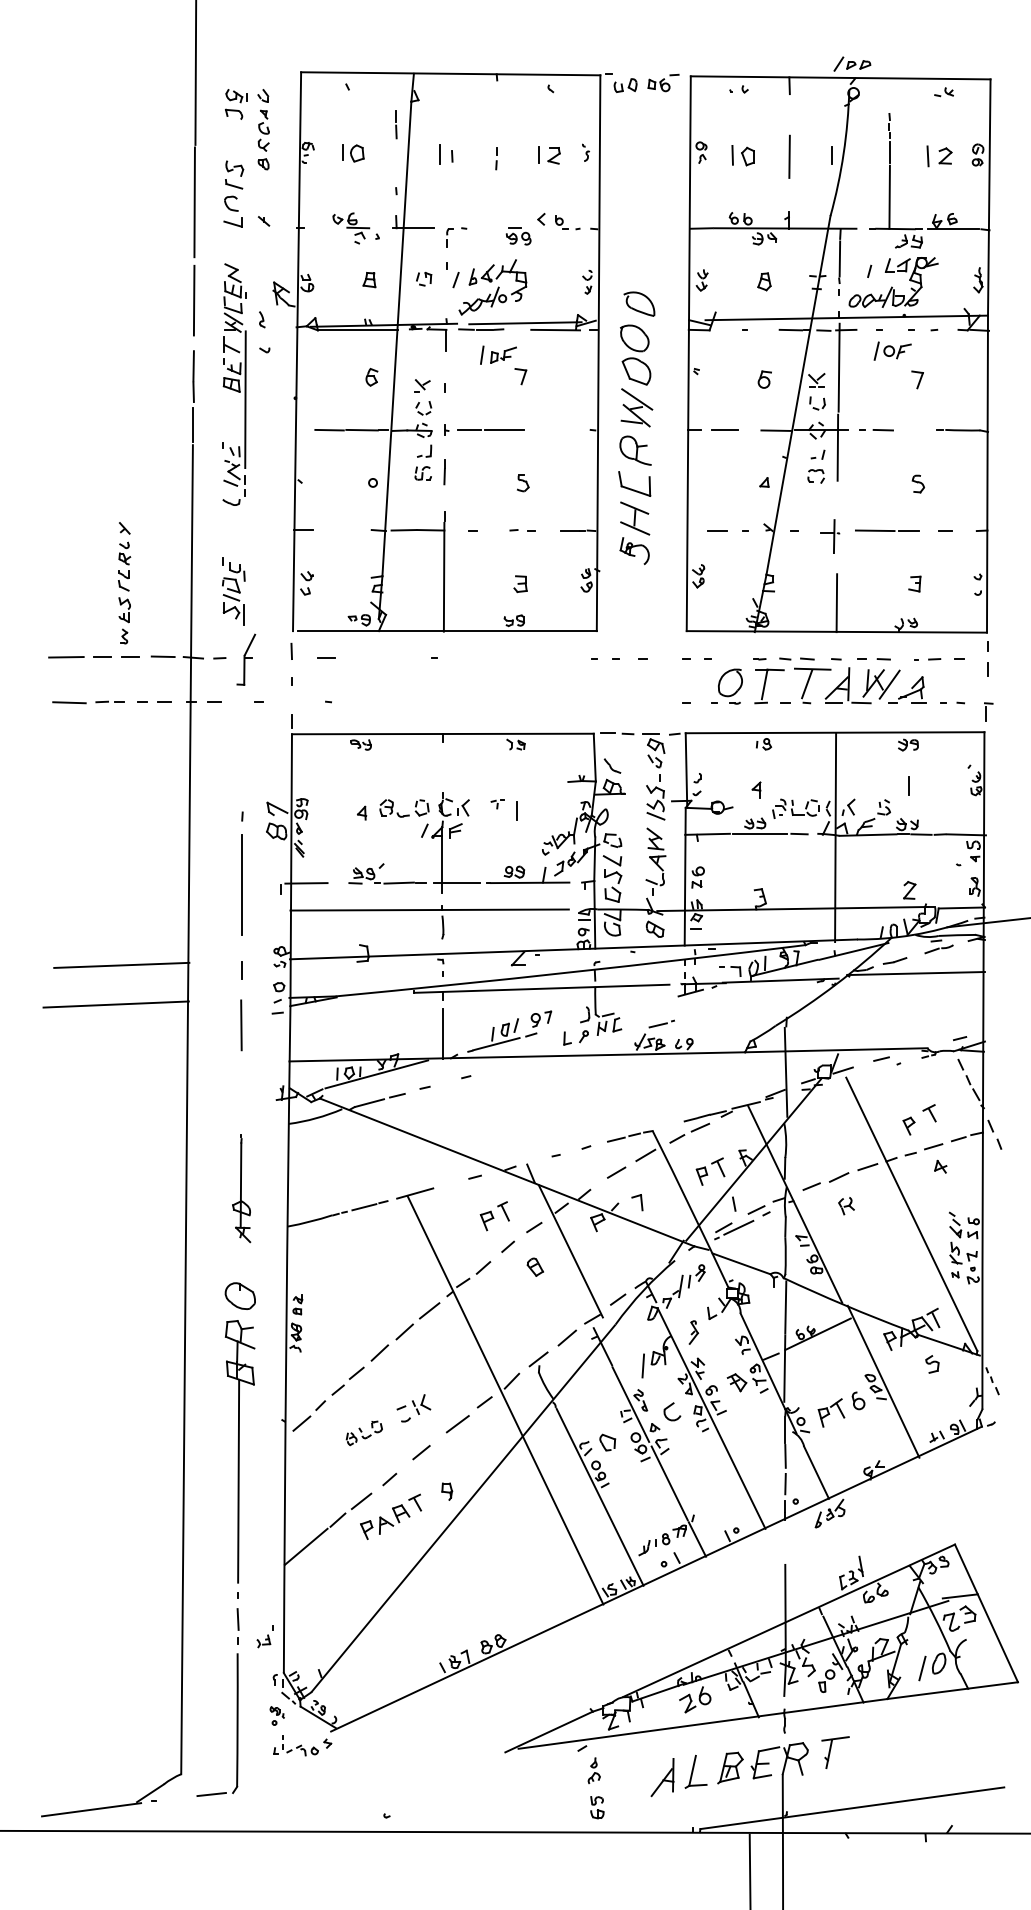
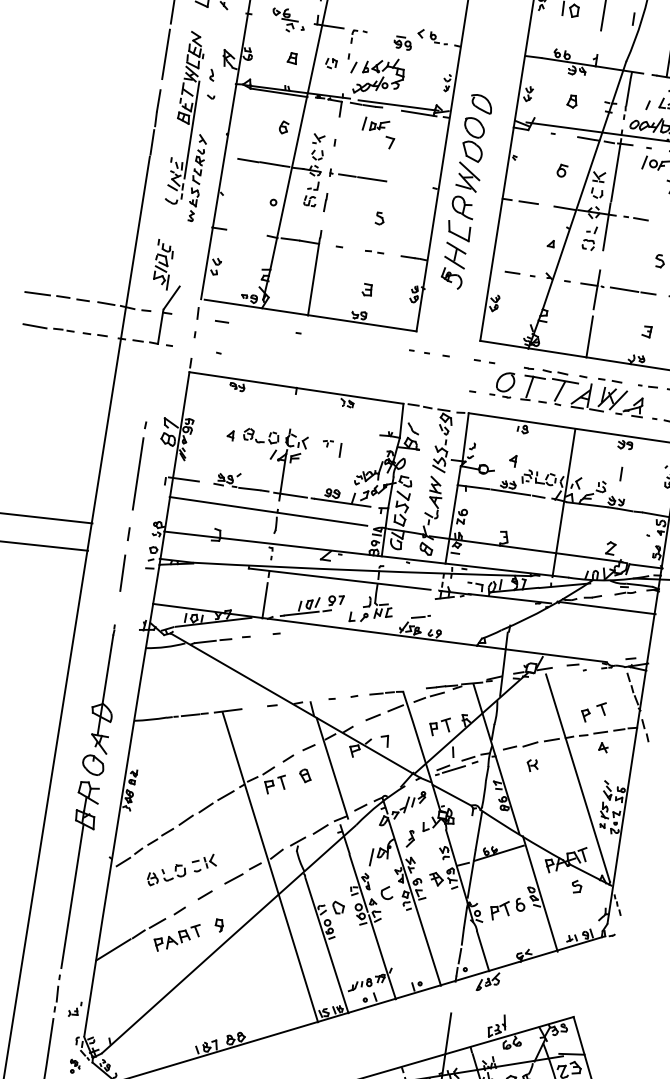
part: (829, 536) -> (591, 288), size x1.67
part: (124, 583) -> (197, 178), moved
part: (246, 659) -> (165, 314), size x1.67
part: (241, 1188) -> (105, 688), size x1.67
part: (494, 1216) -> (274, 784), moved
part: (364, 1433) -> (166, 875), size x1.43

